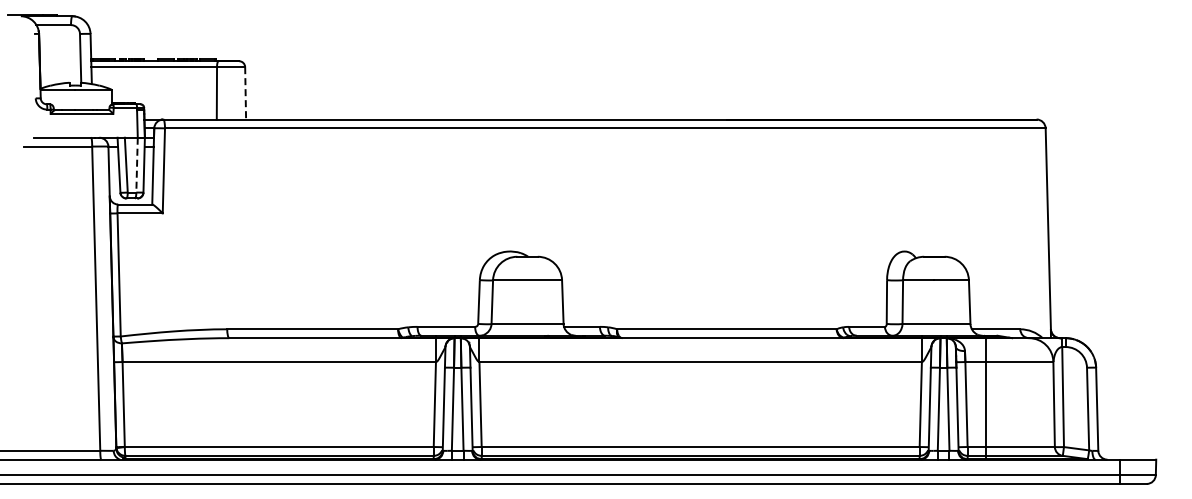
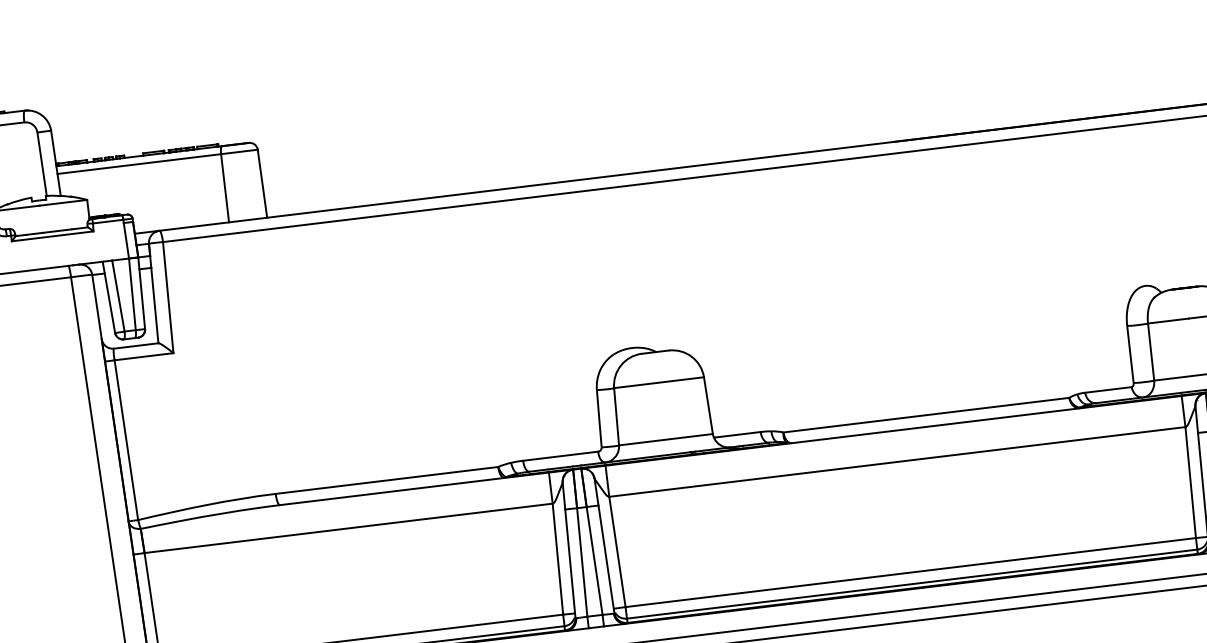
line: (245, 93) -> (262, 183), dashed -> solid
line: (137, 165) -> (133, 294), dashed -> solid

